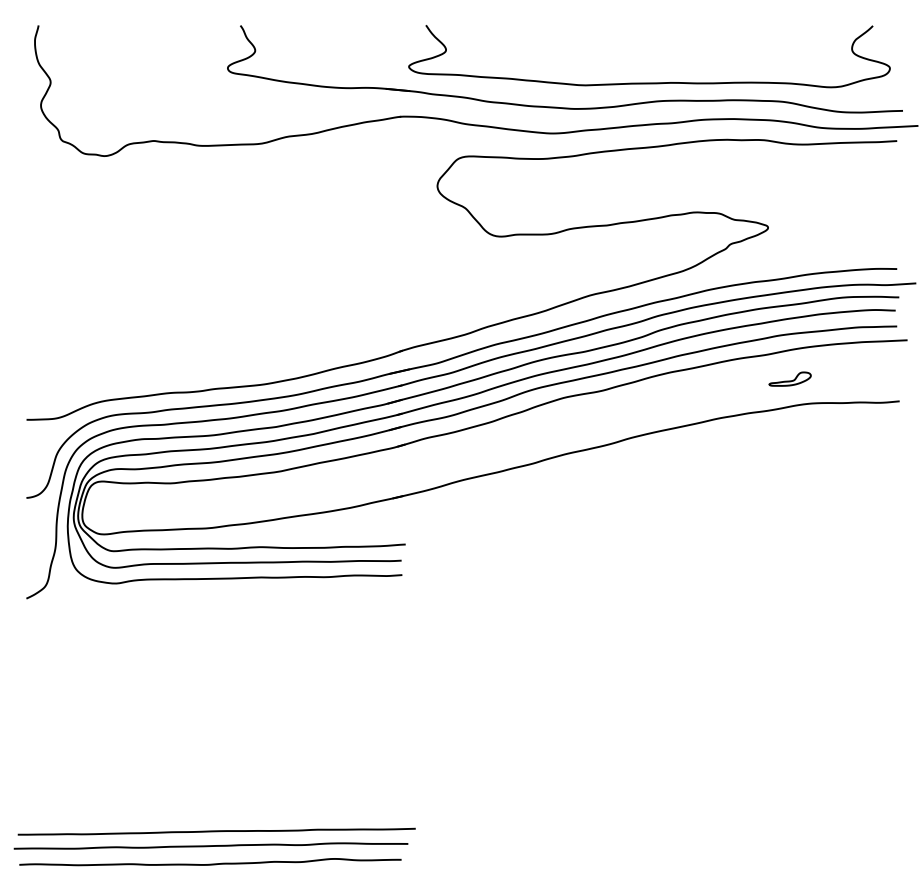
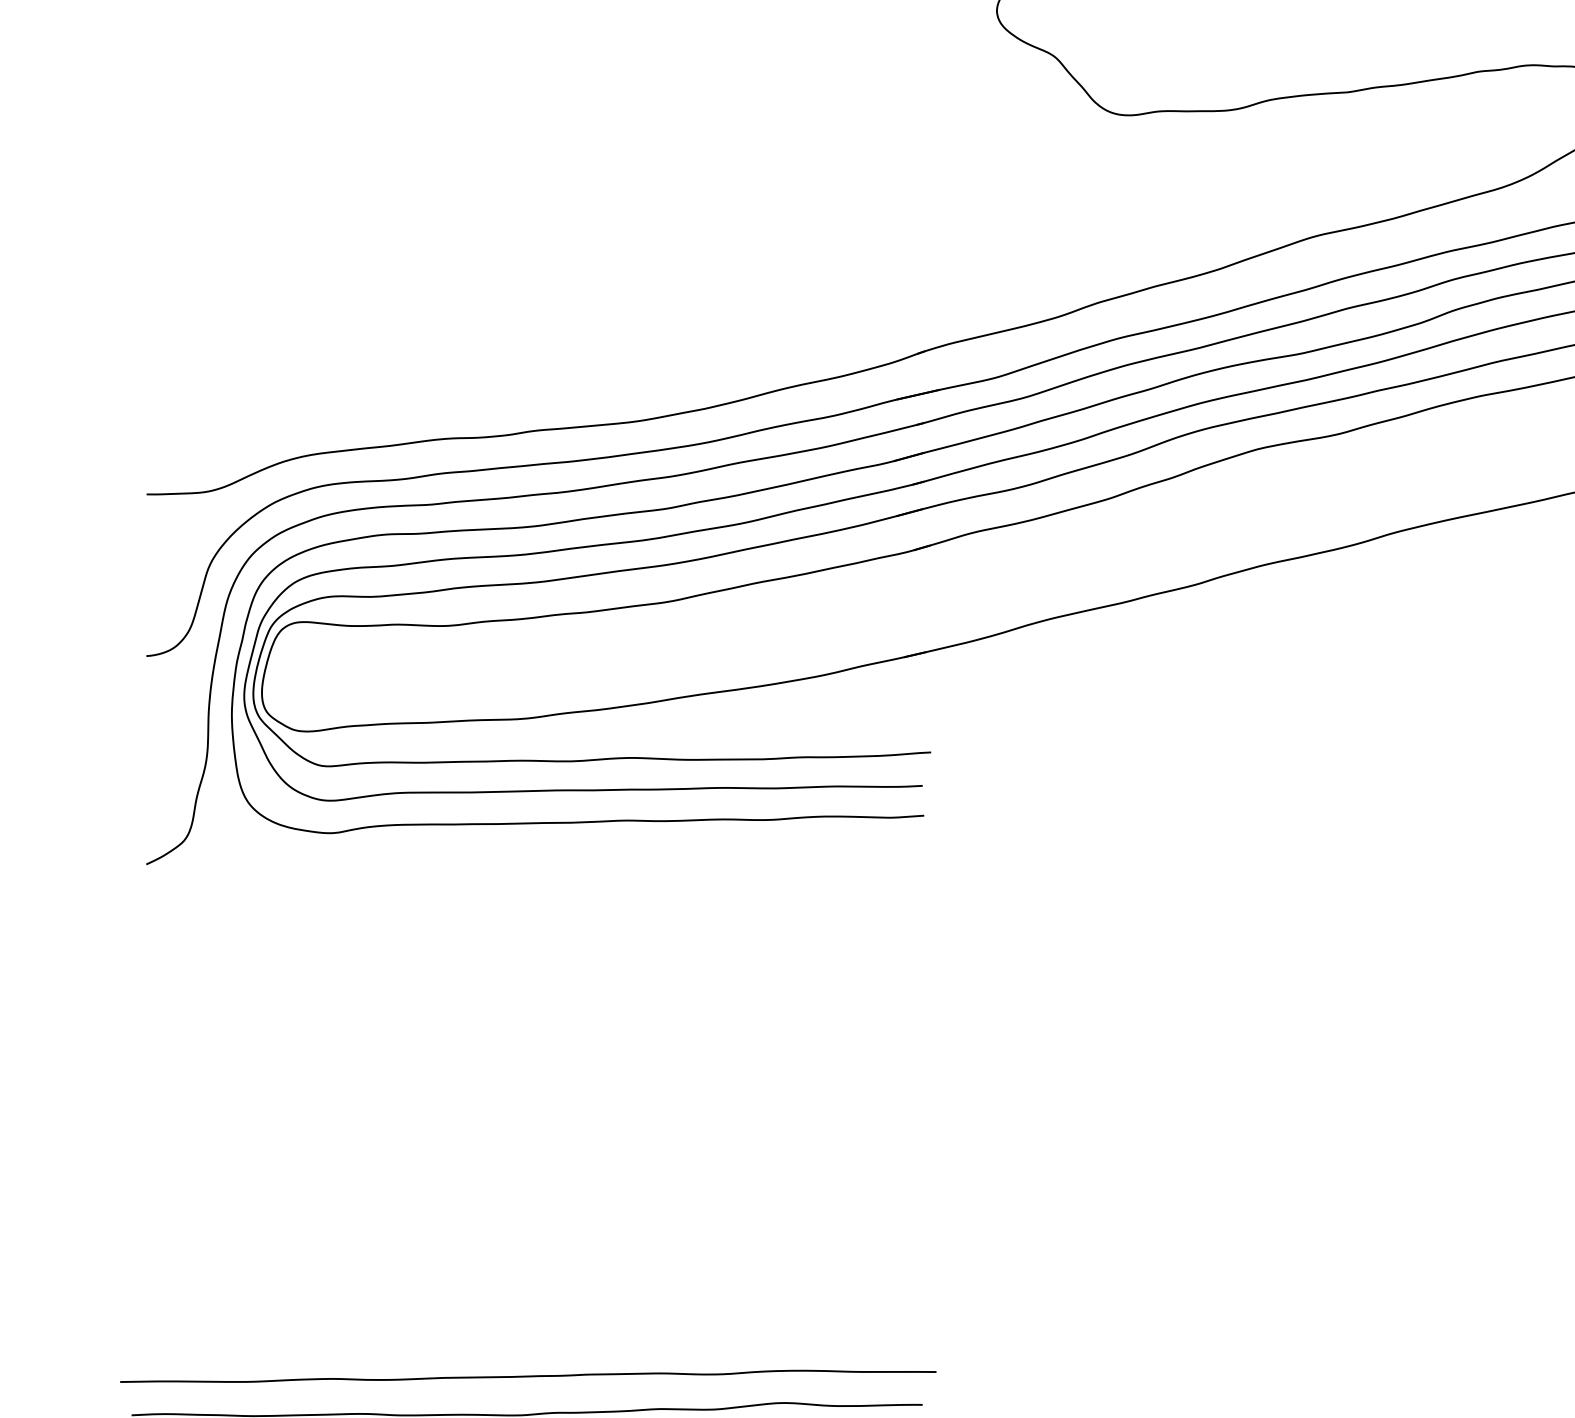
line: (216, 831) -> (539, 1346), removed

